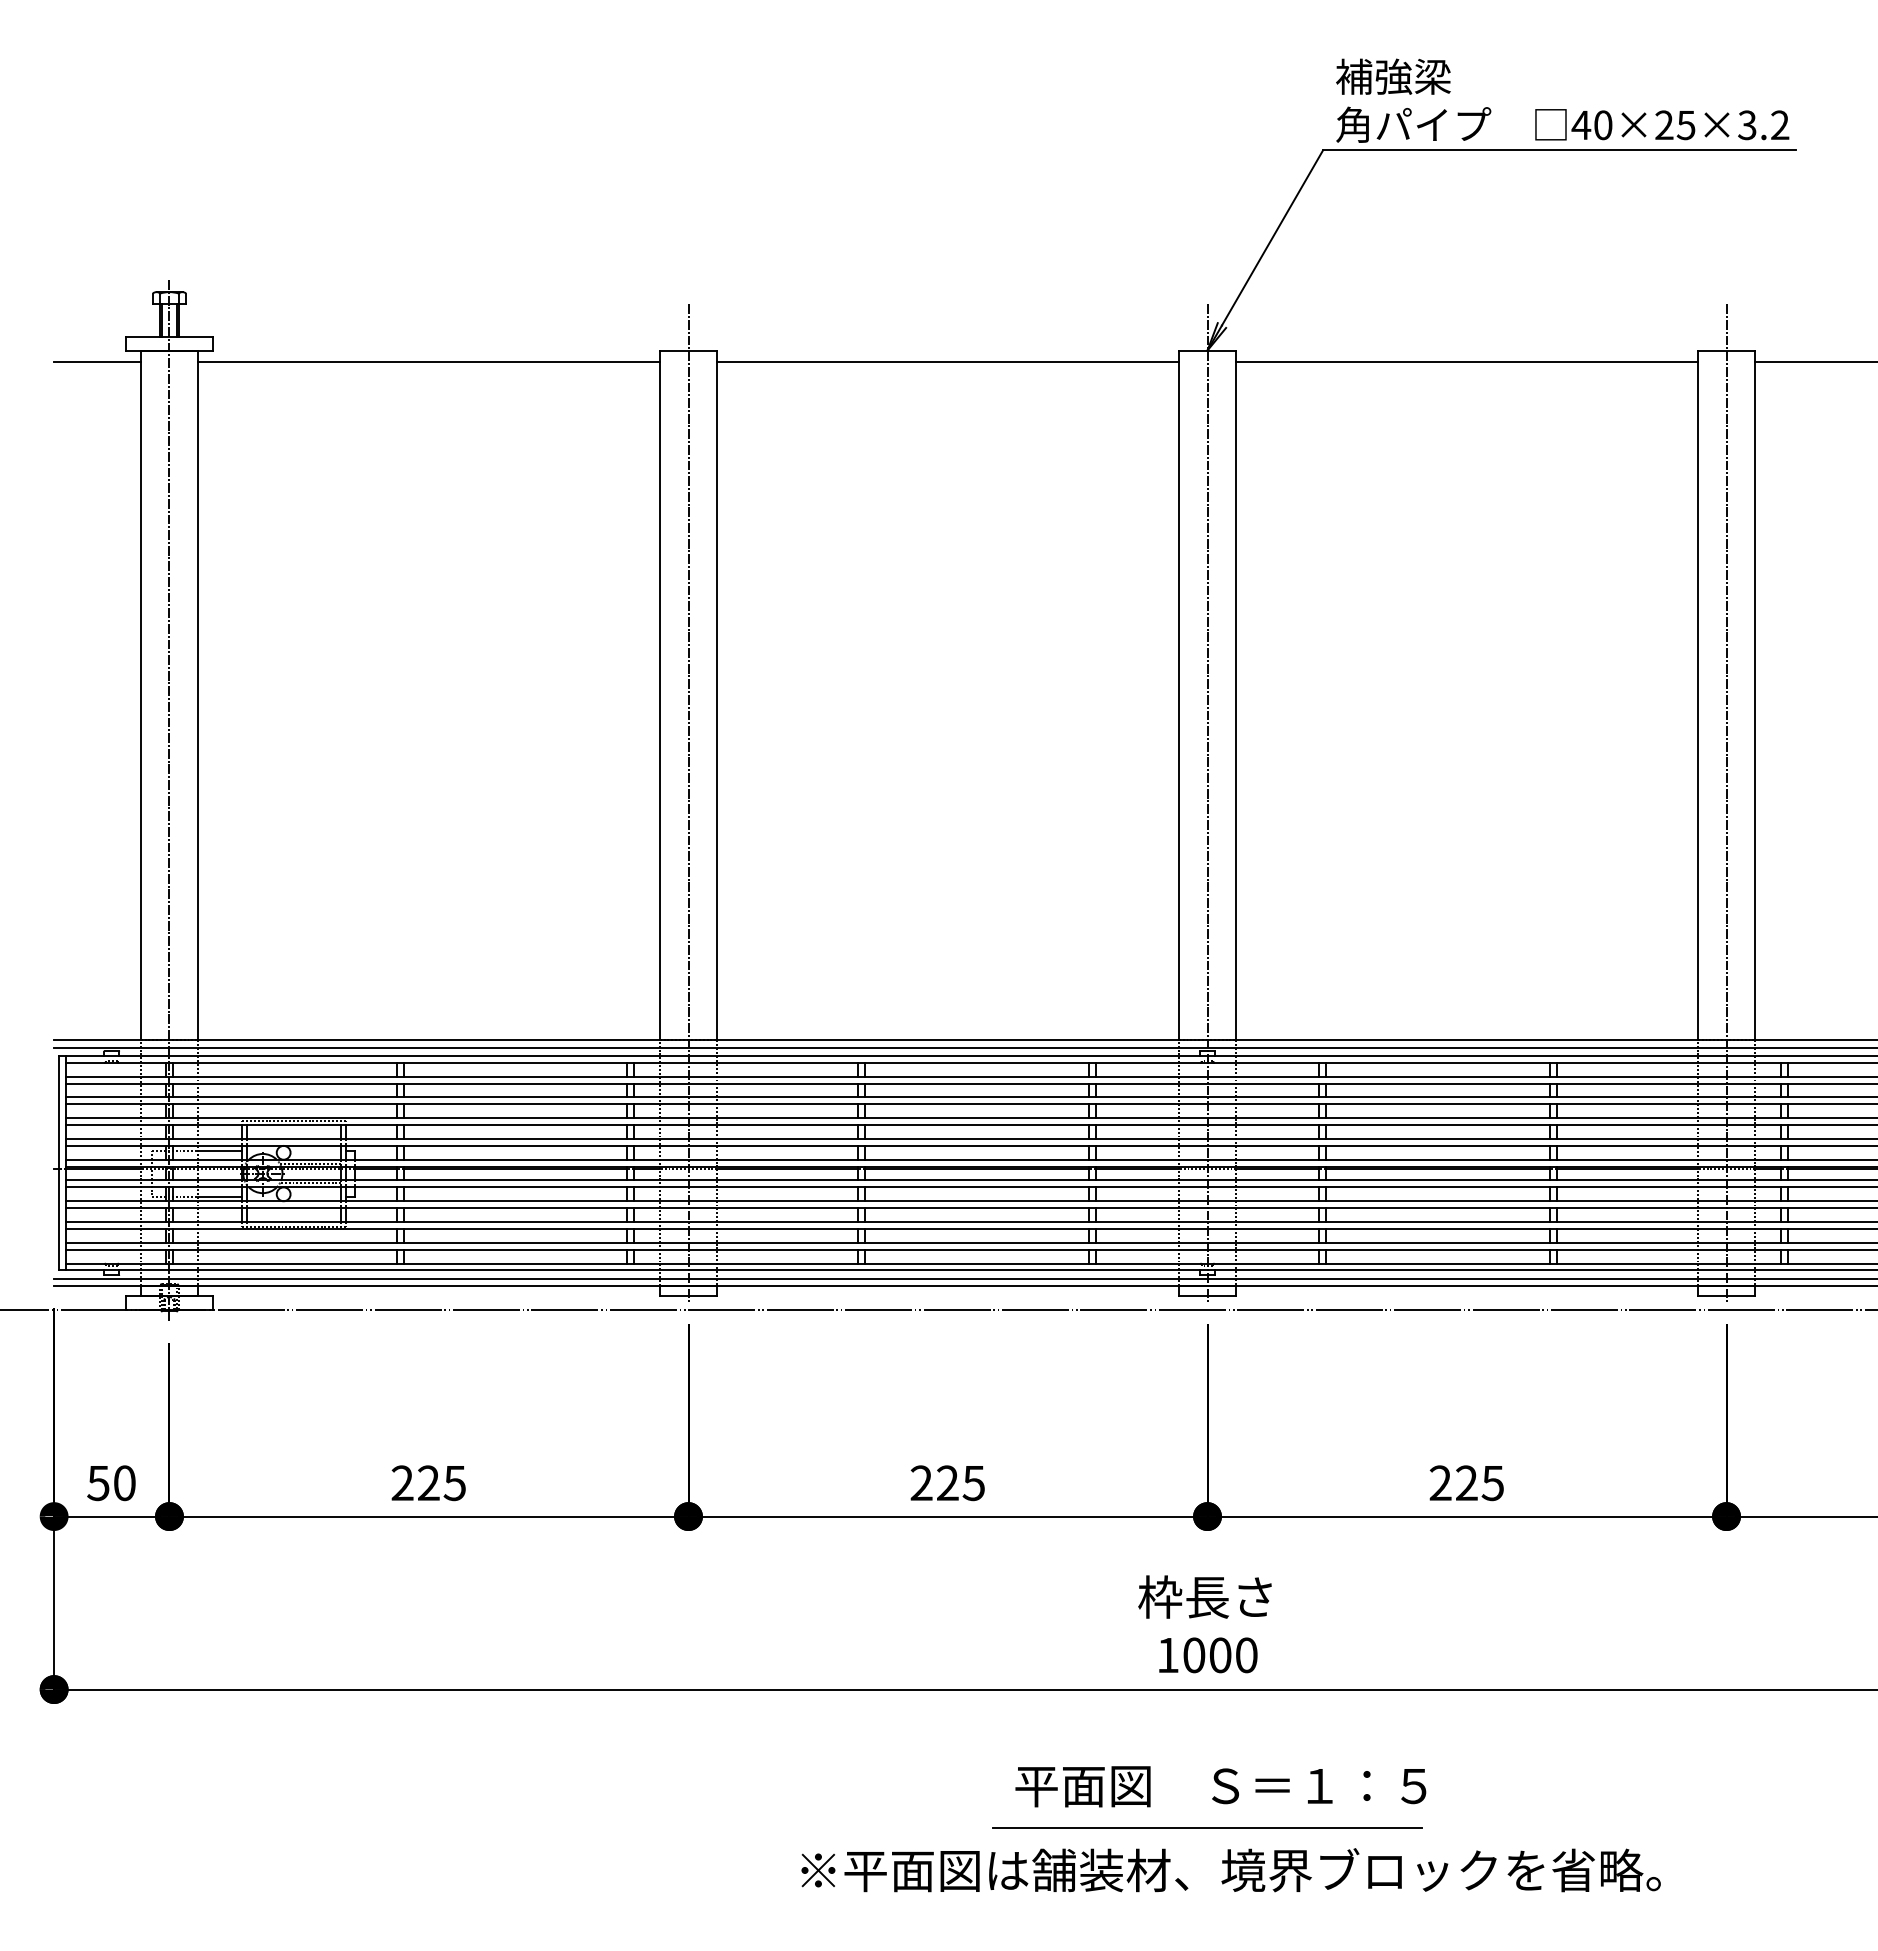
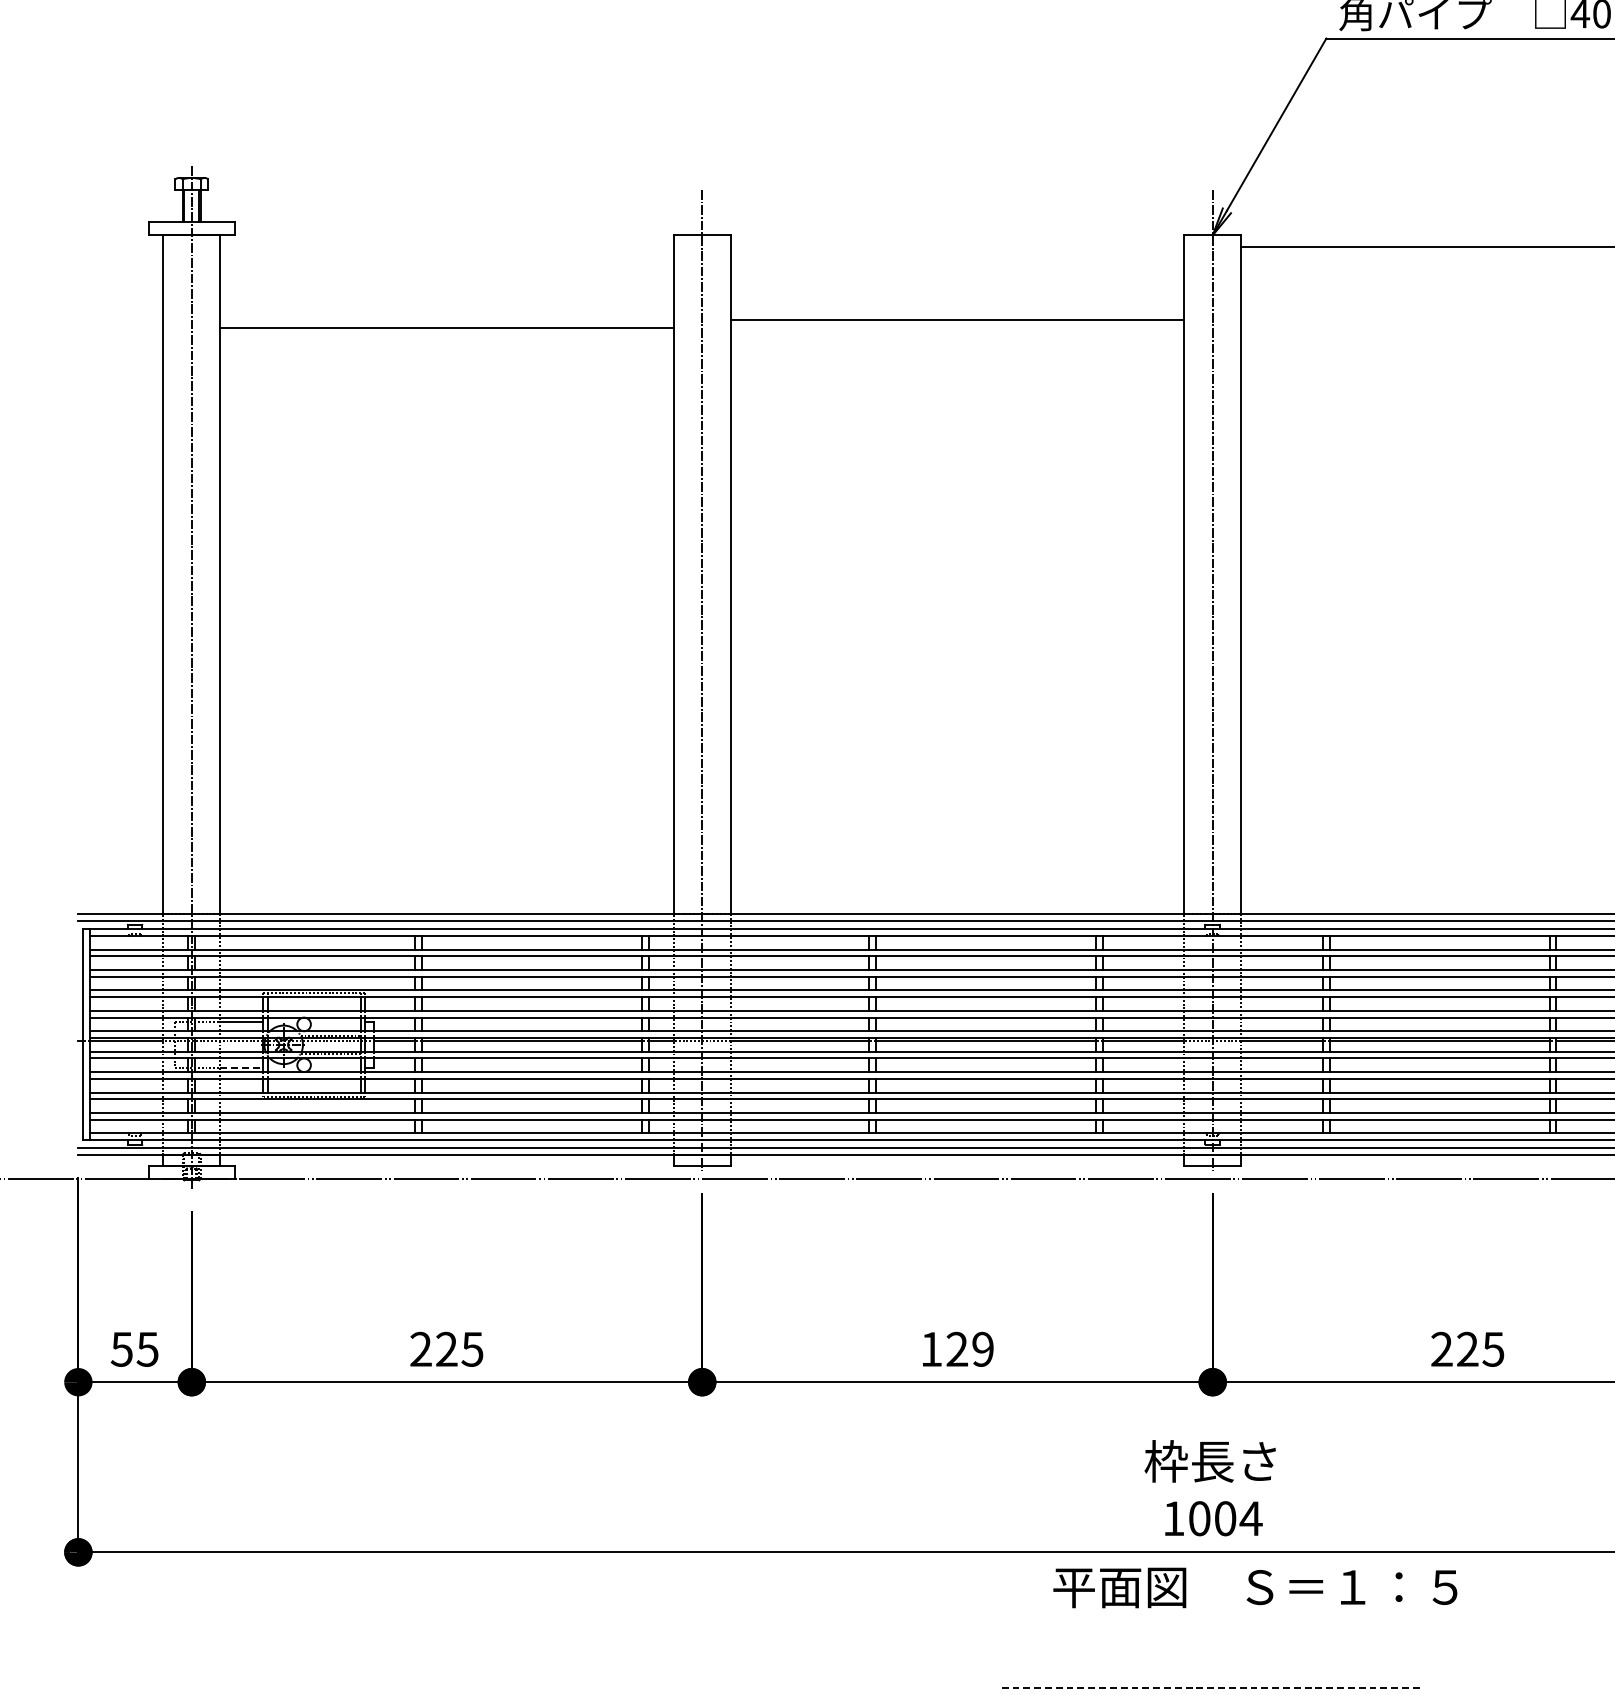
line: (97, 362) -> (121, 247), removed
line: (428, 362) -> (446, 328), moved
line: (947, 362) -> (956, 320), moved
line: (220, 1196) -> (241, 1067), solid -> dashed
text: (124, 1483) -> (147, 1349), 50 -> 55
text: (947, 1483) -> (956, 1349), 225 -> 129
text: (1246, 1655) -> (1251, 1518), 1000 -> 1004
text: (1220, 1786) -> (1254, 1587), moved
line: (1207, 1827) -> (1212, 1688), solid -> dashed

